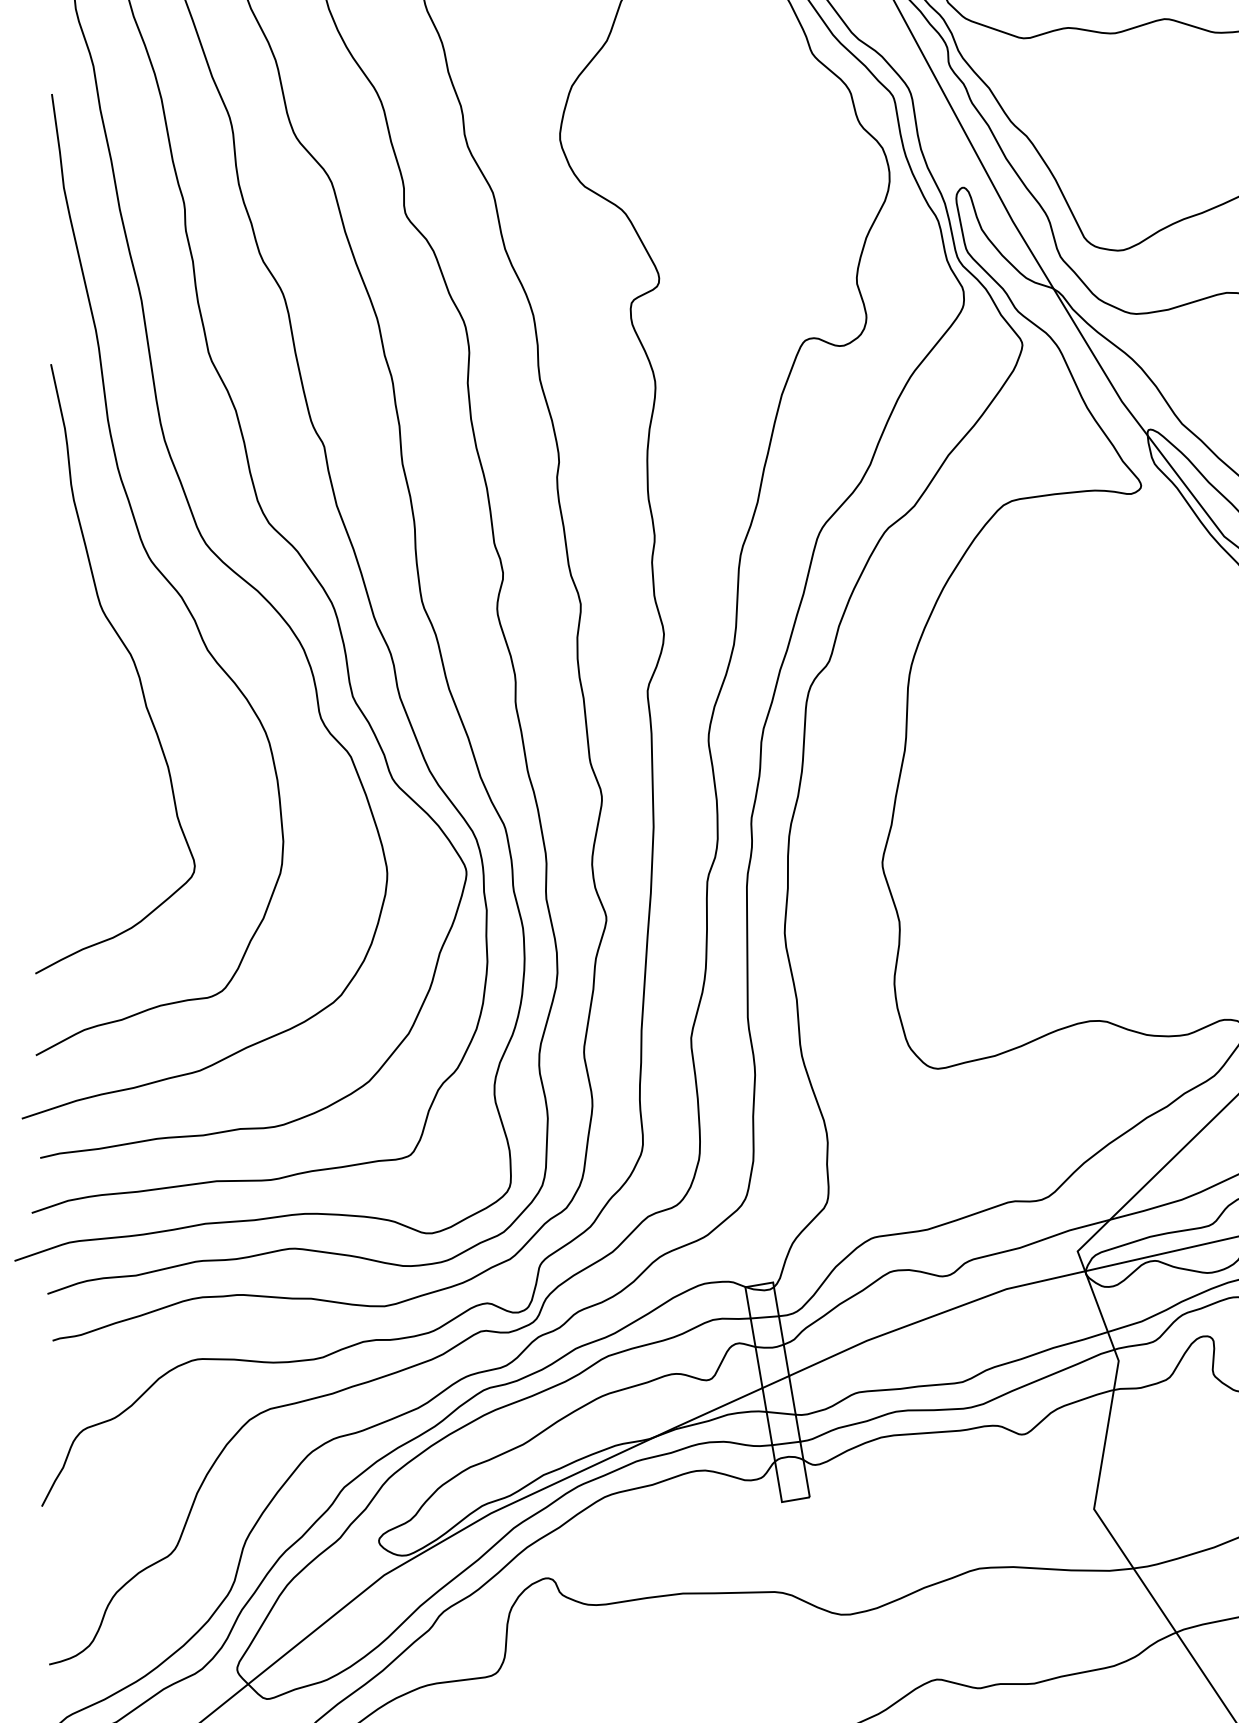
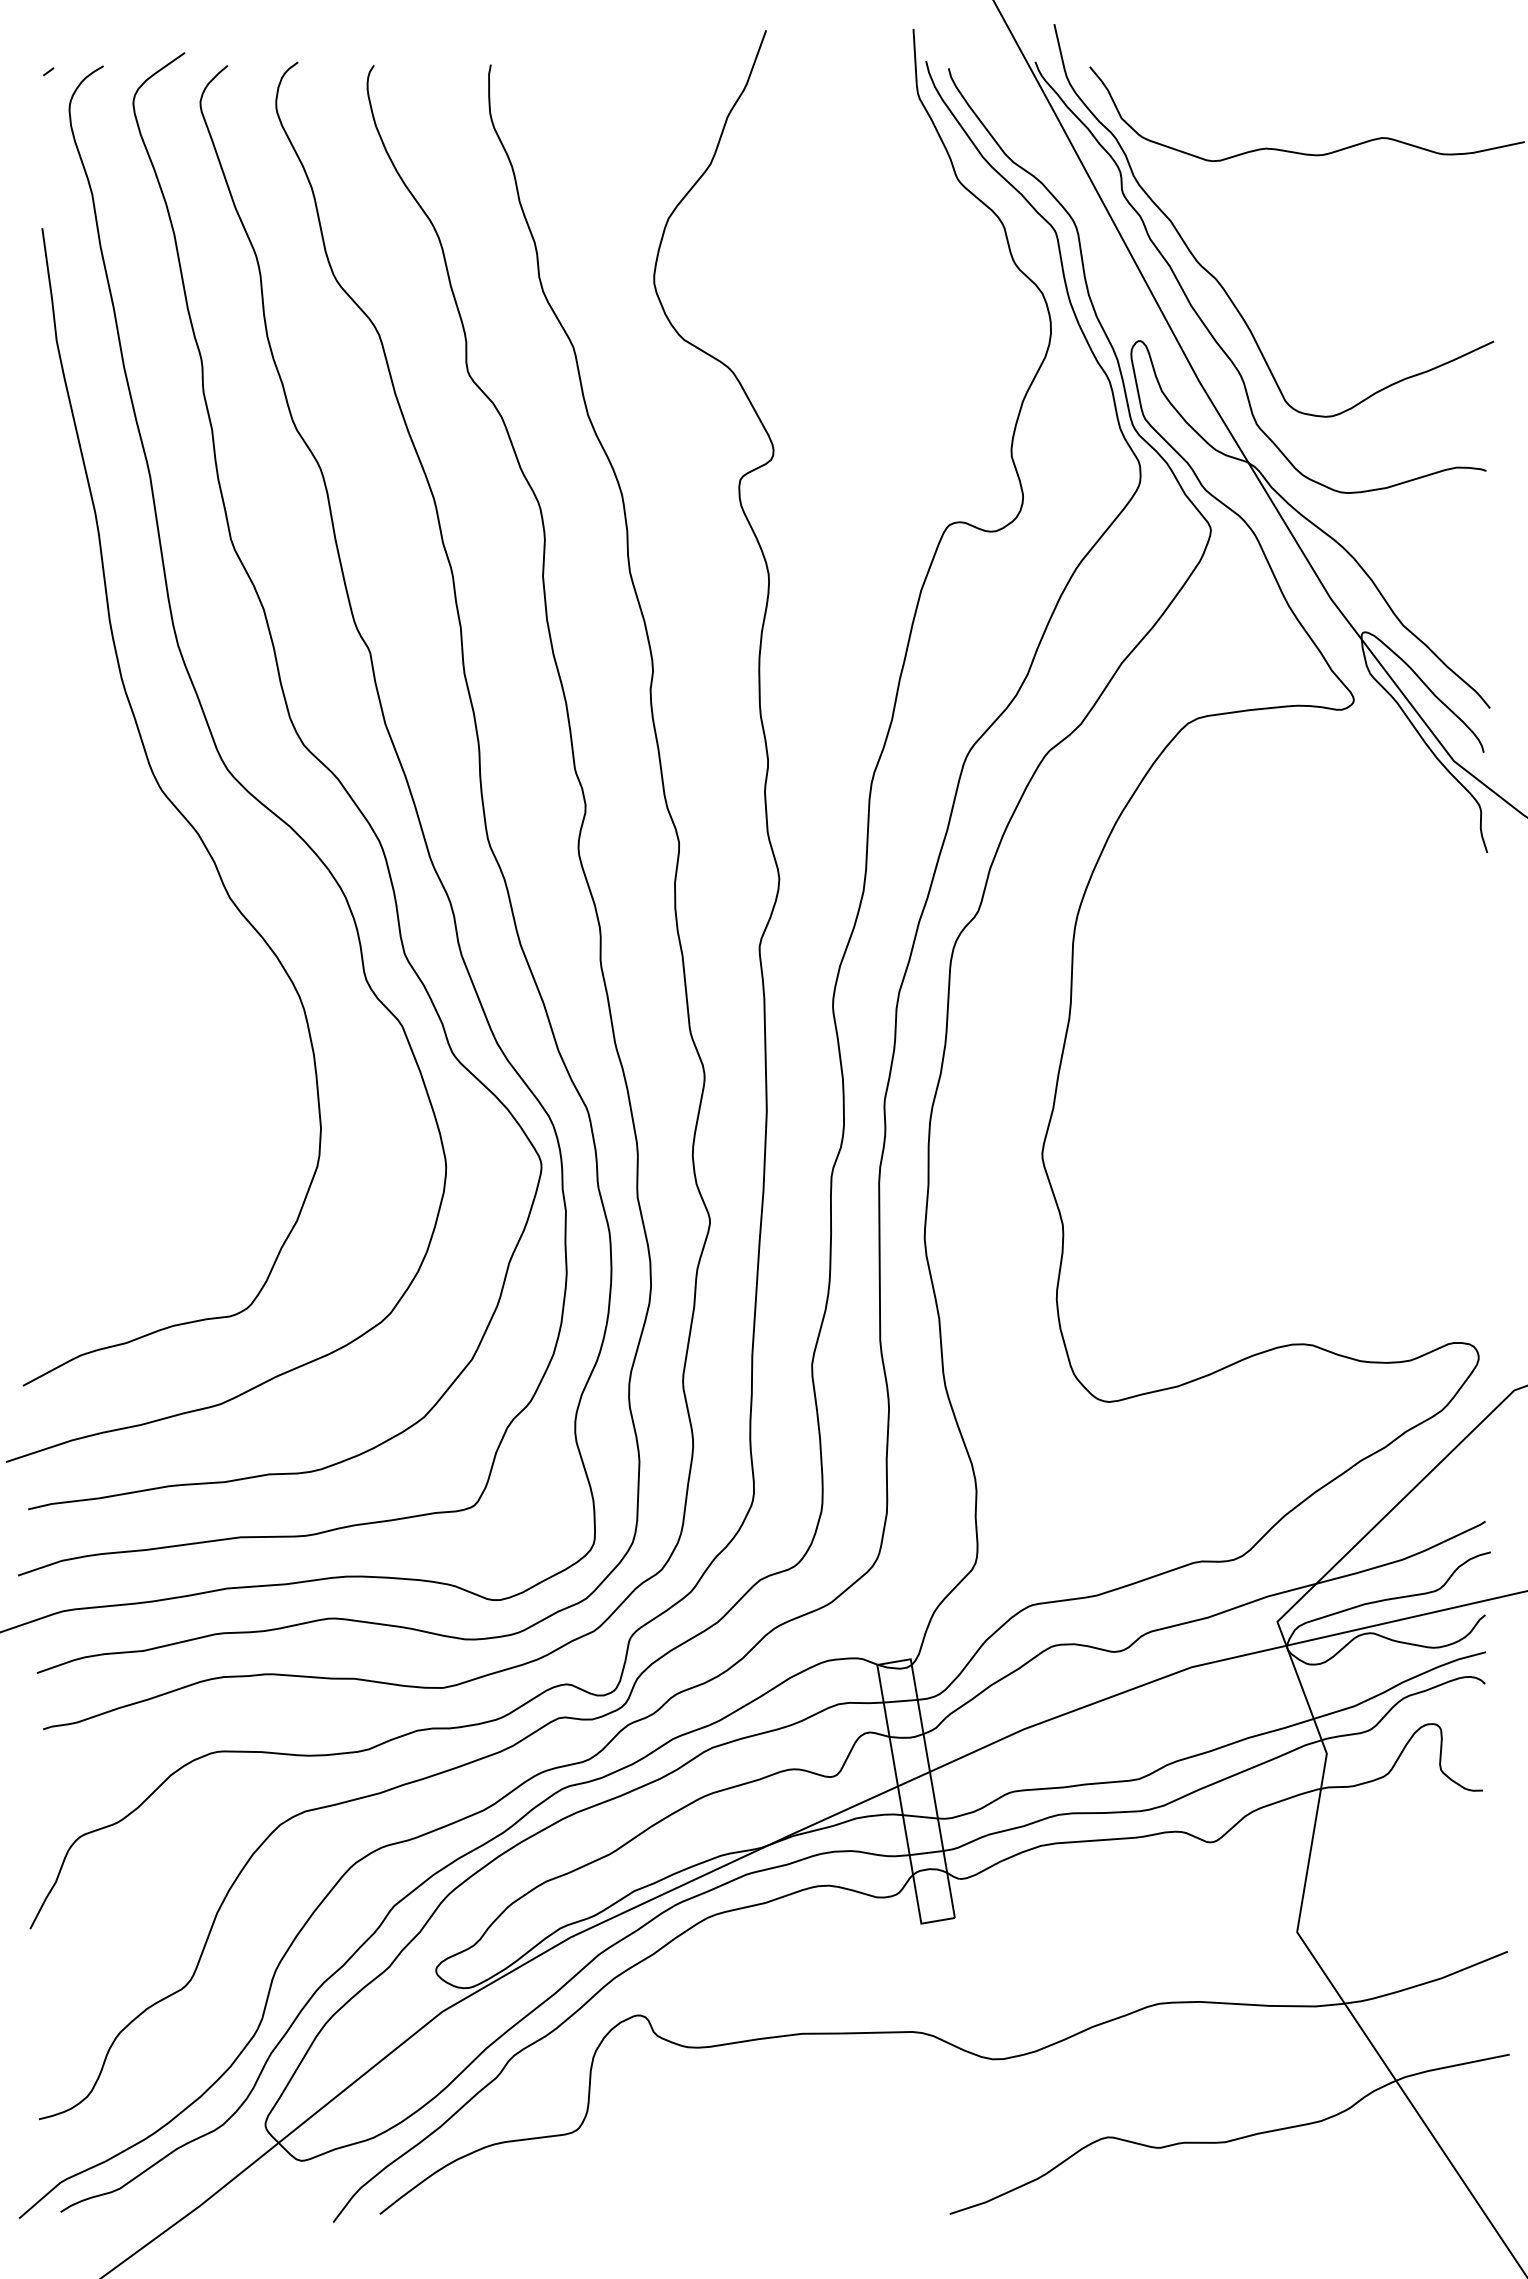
curve: (132, 661) -> (139, 911), removed

